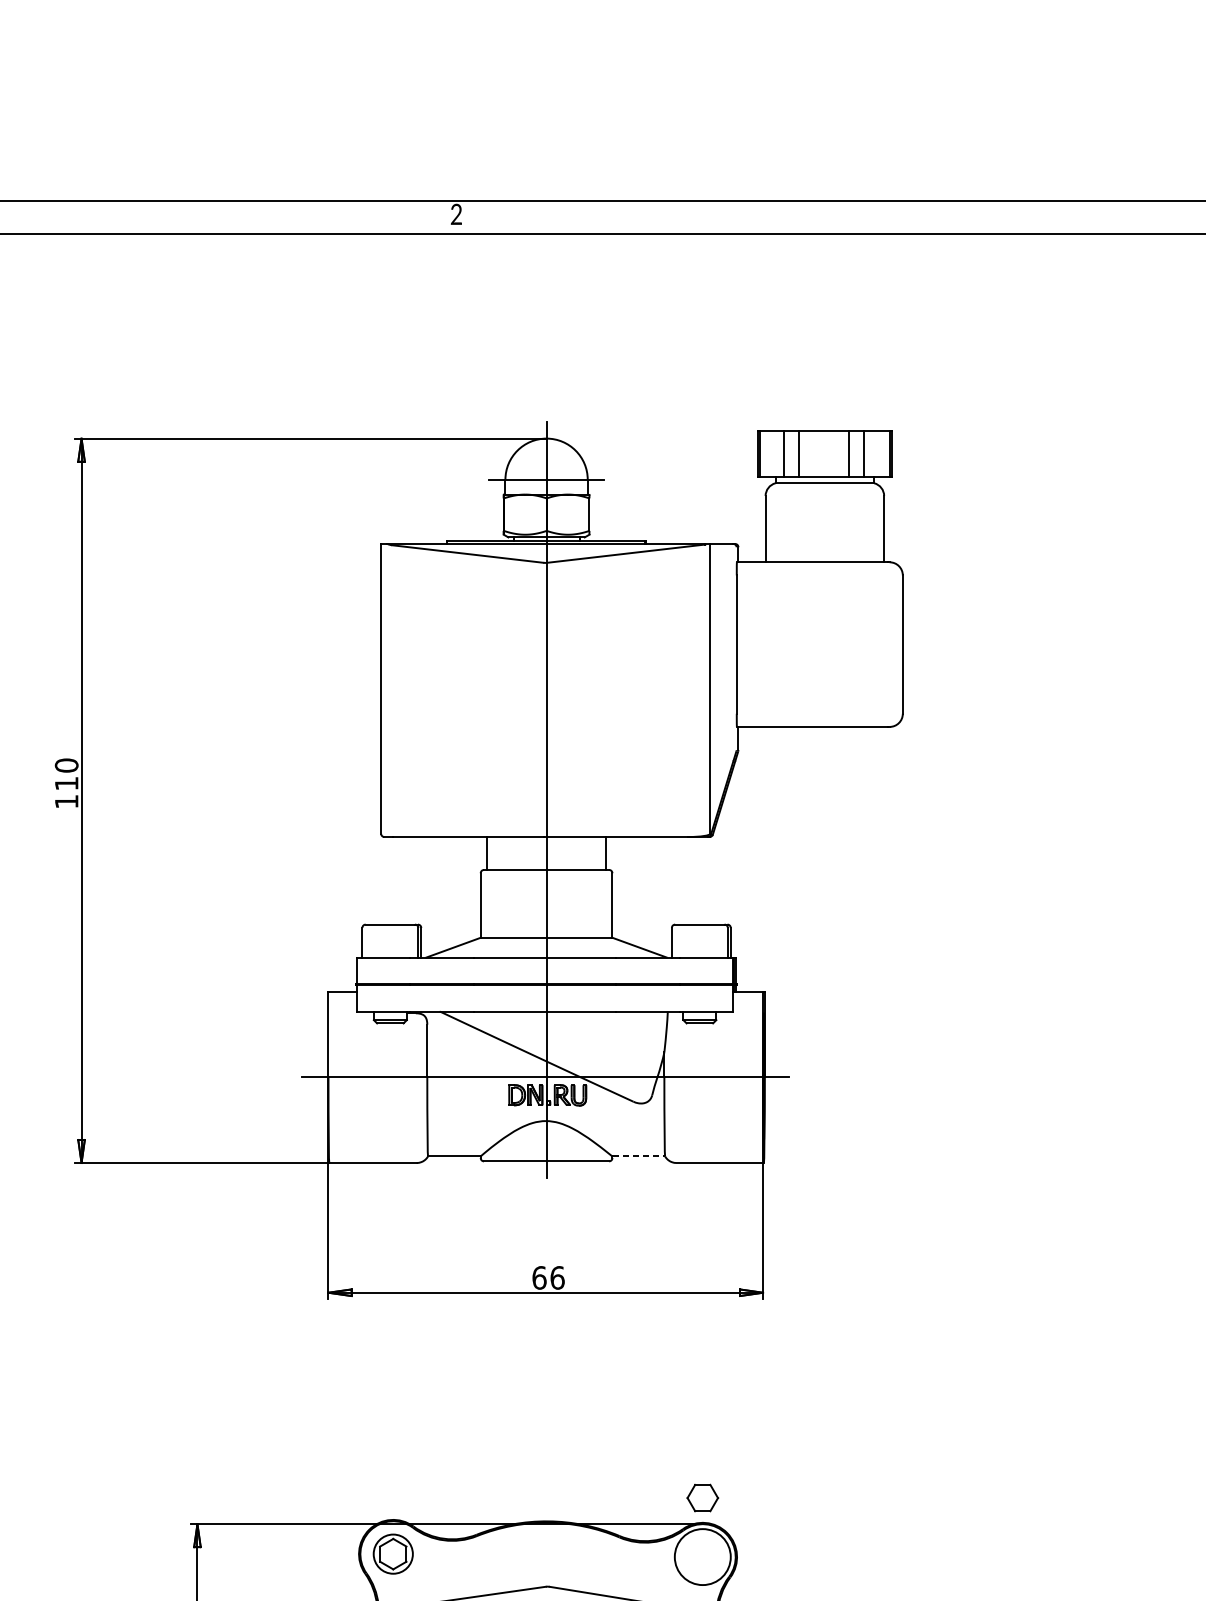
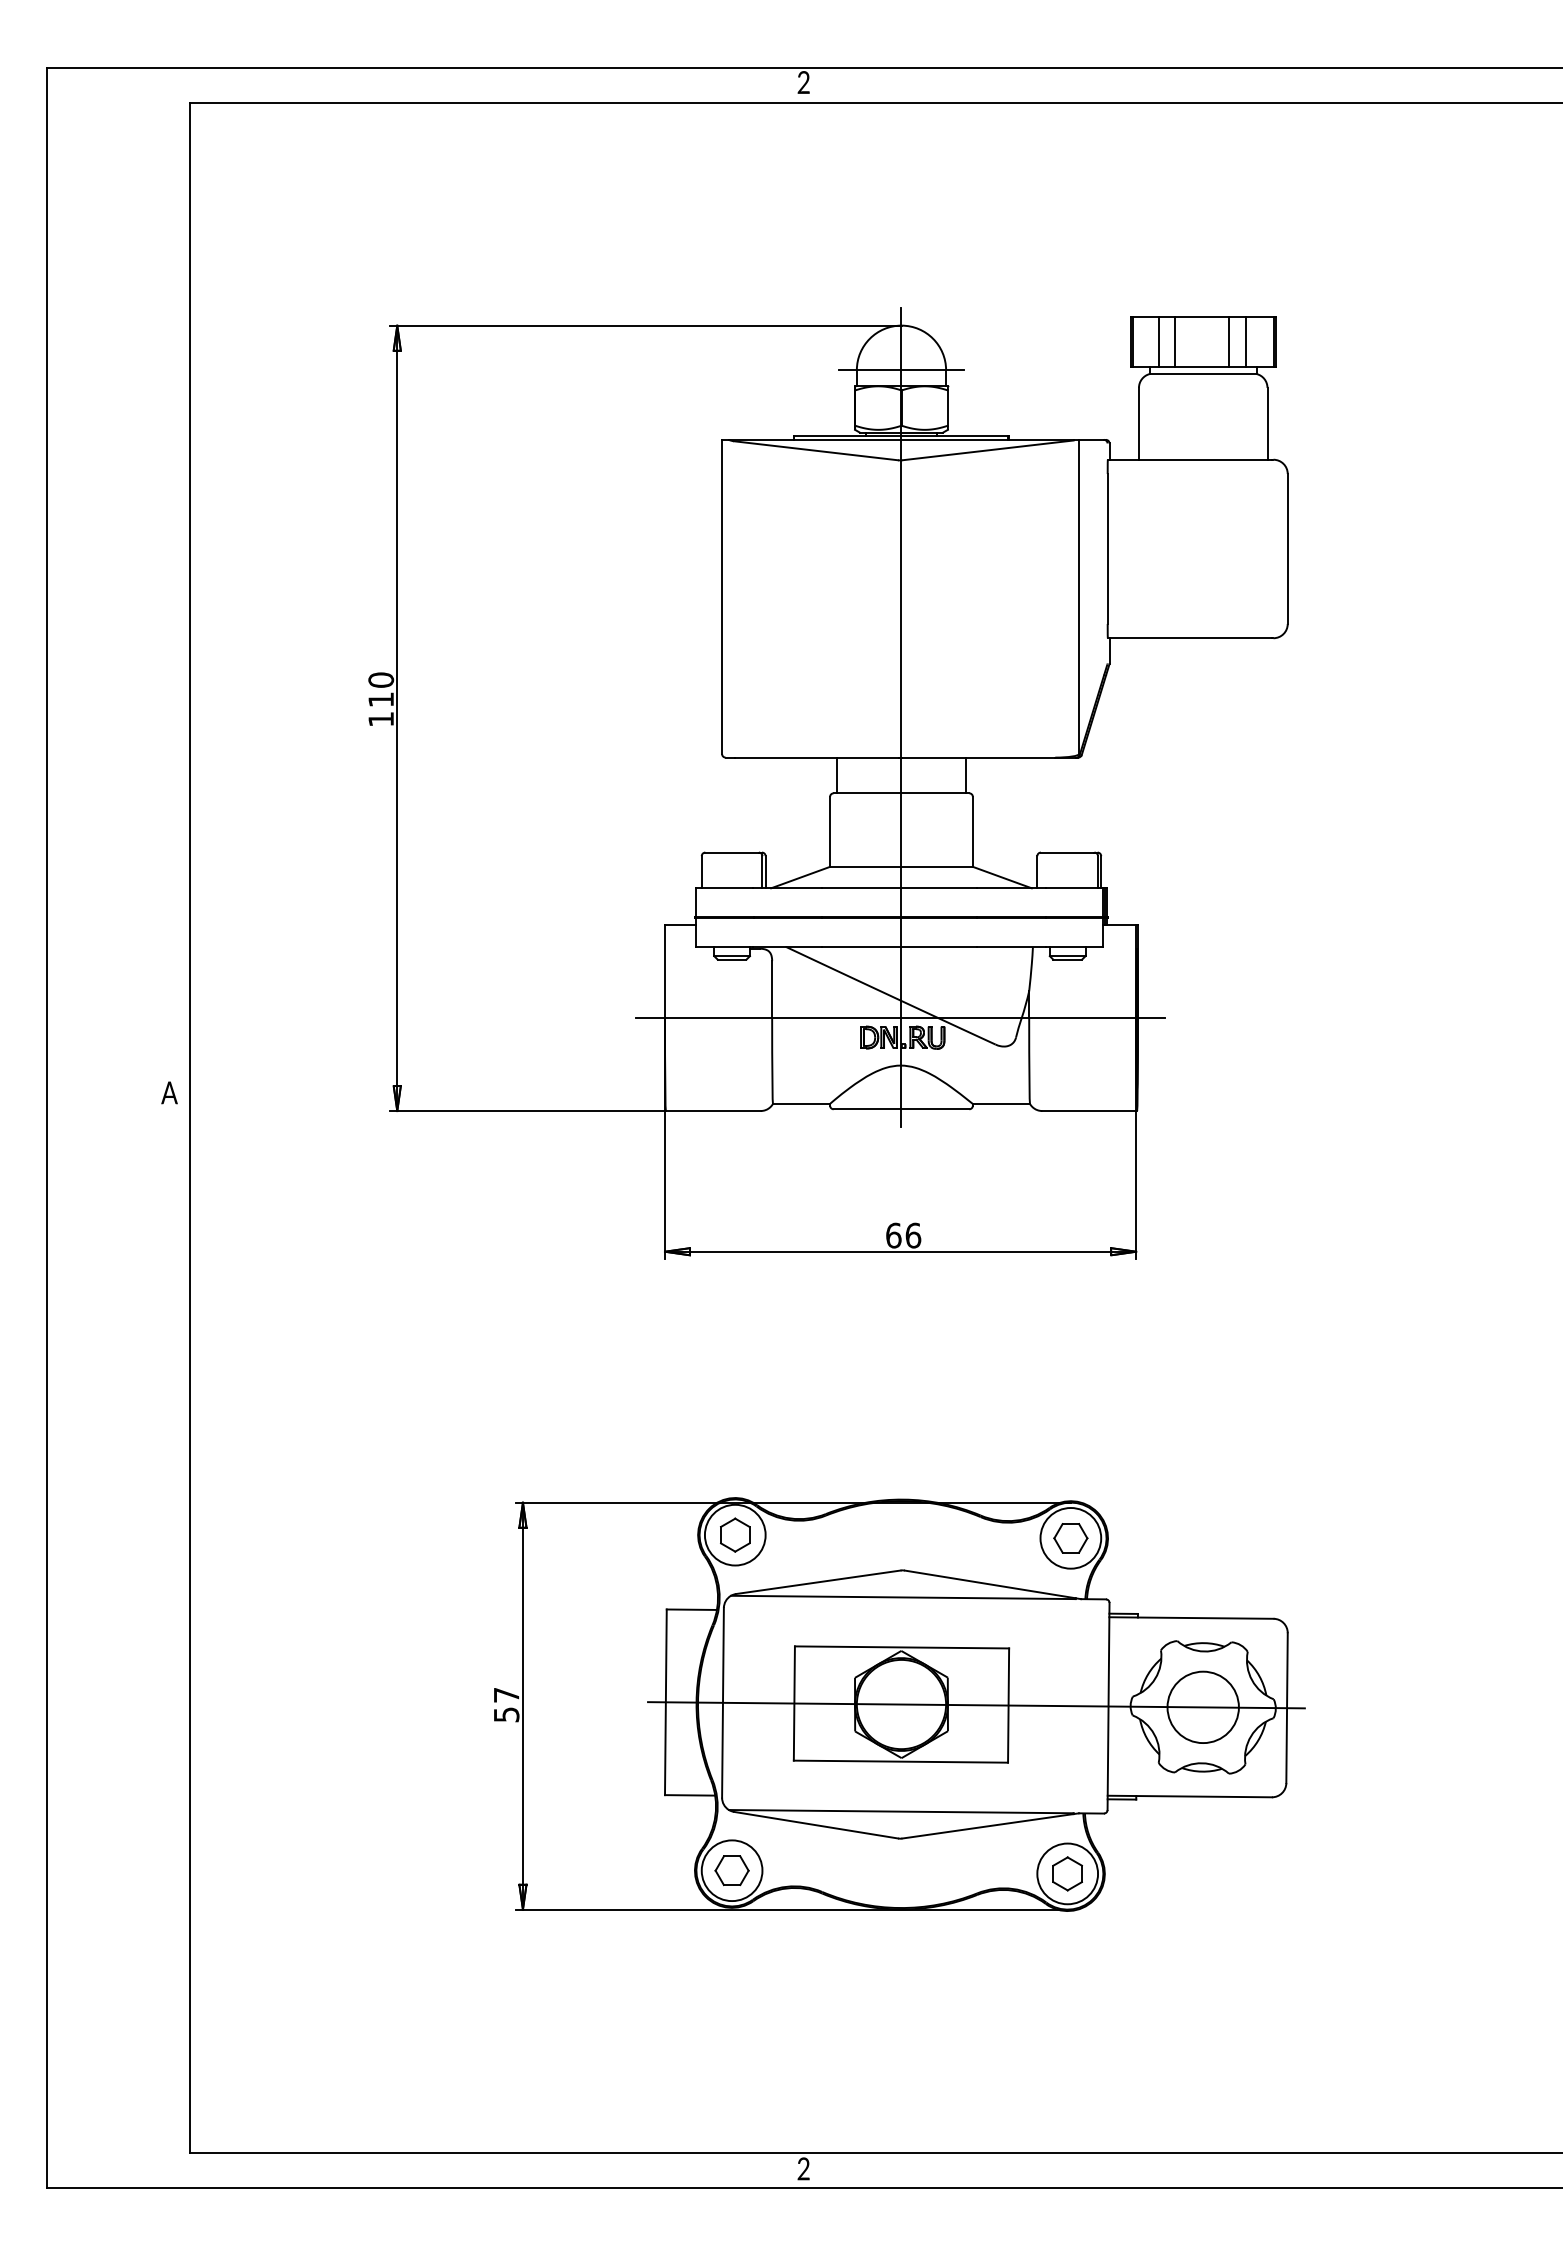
line: (638, 1156) -> (1001, 1103), dashed -> solid
part: (702, 1498) -> (1070, 1538), moved
circle: (392, 1553) -> (734, 1534), size x1.43

